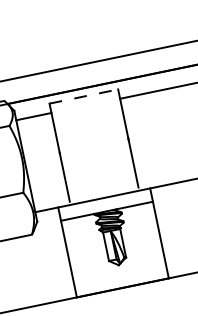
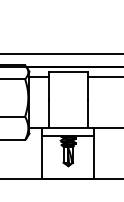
line: (84, 95) -> (68, 71), dashed -> solid

